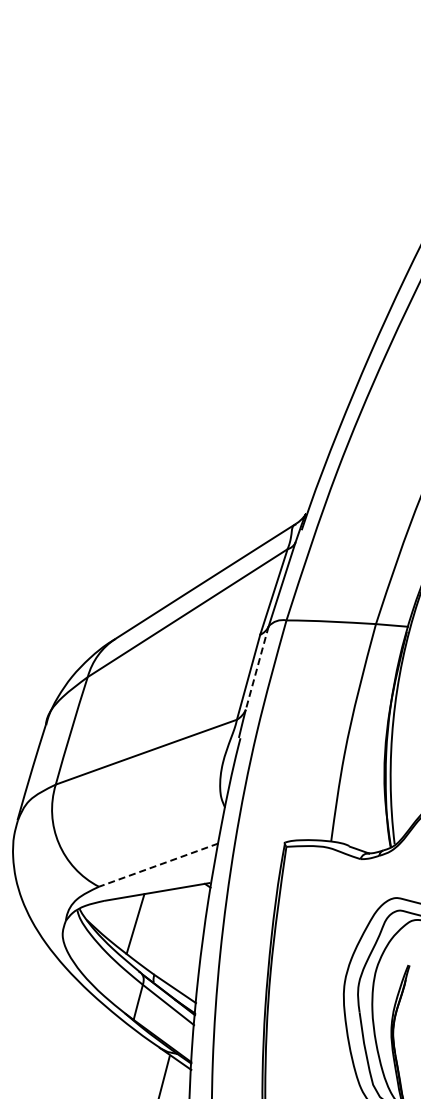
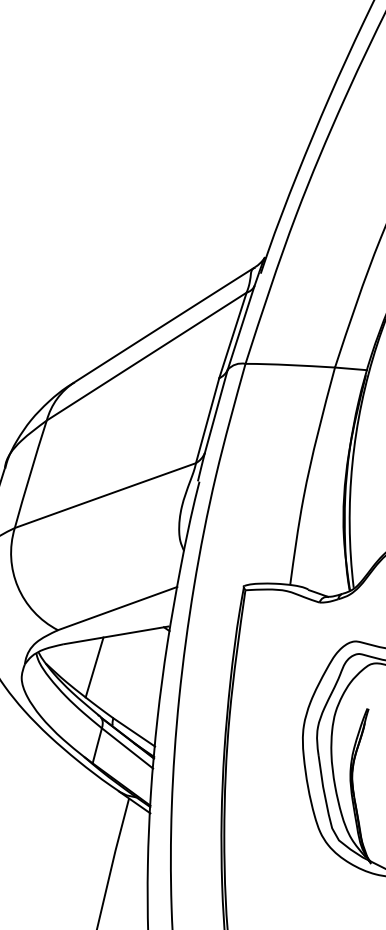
line: (257, 668) -> (216, 411), dashed -> solid
line: (158, 865) -> (117, 608), dashed -> solid

